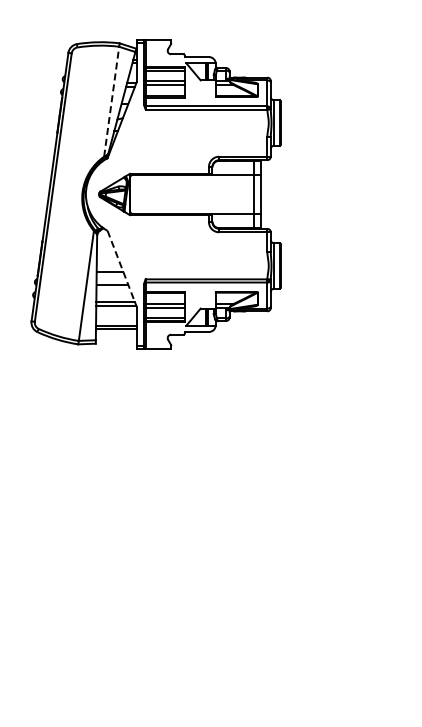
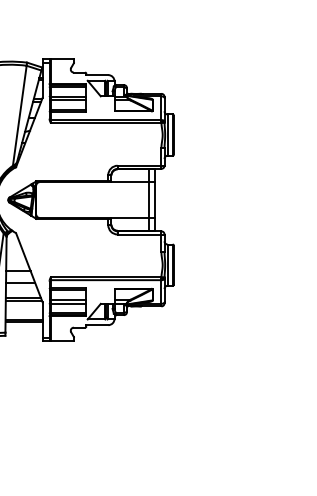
line: (111, 101) -> (19, 115), dashed -> solid
line: (122, 268) -> (29, 267), dashed -> solid

